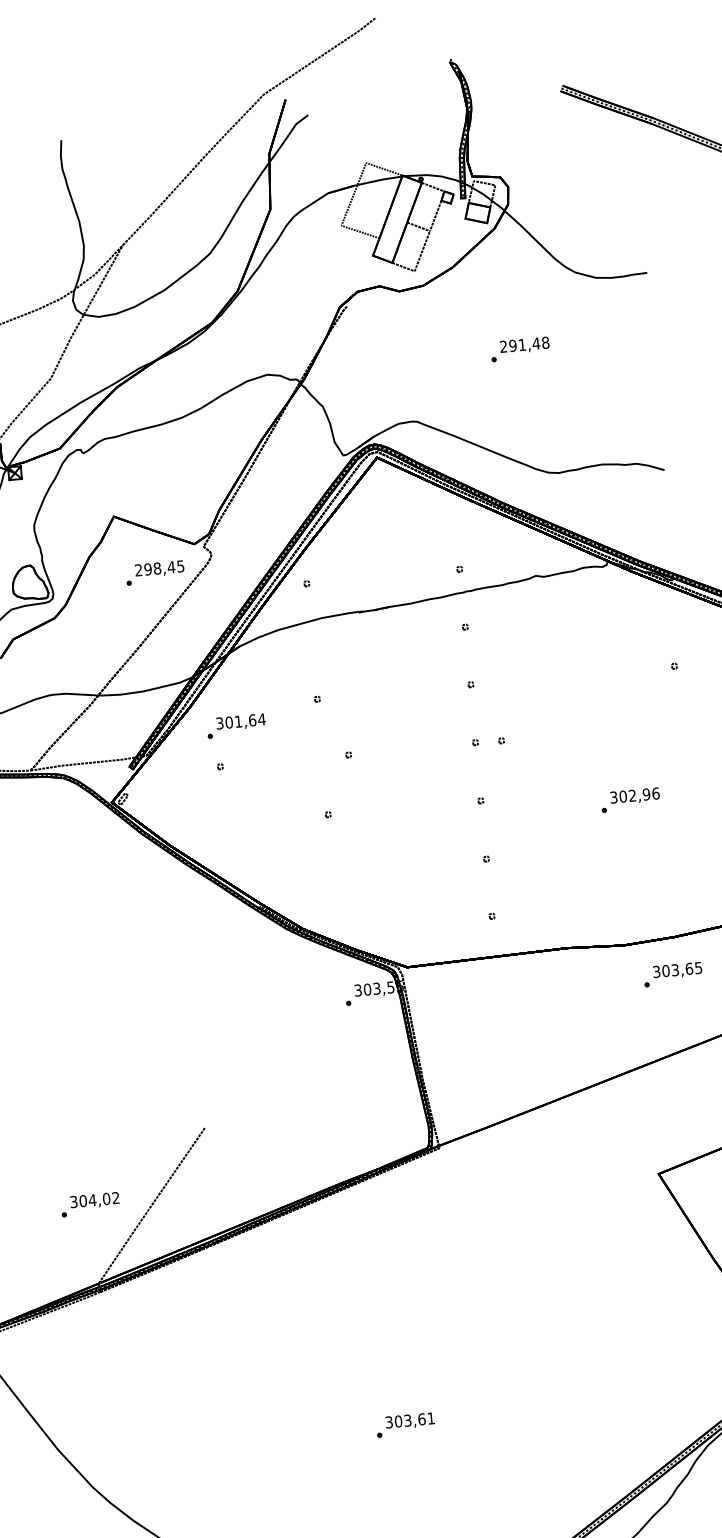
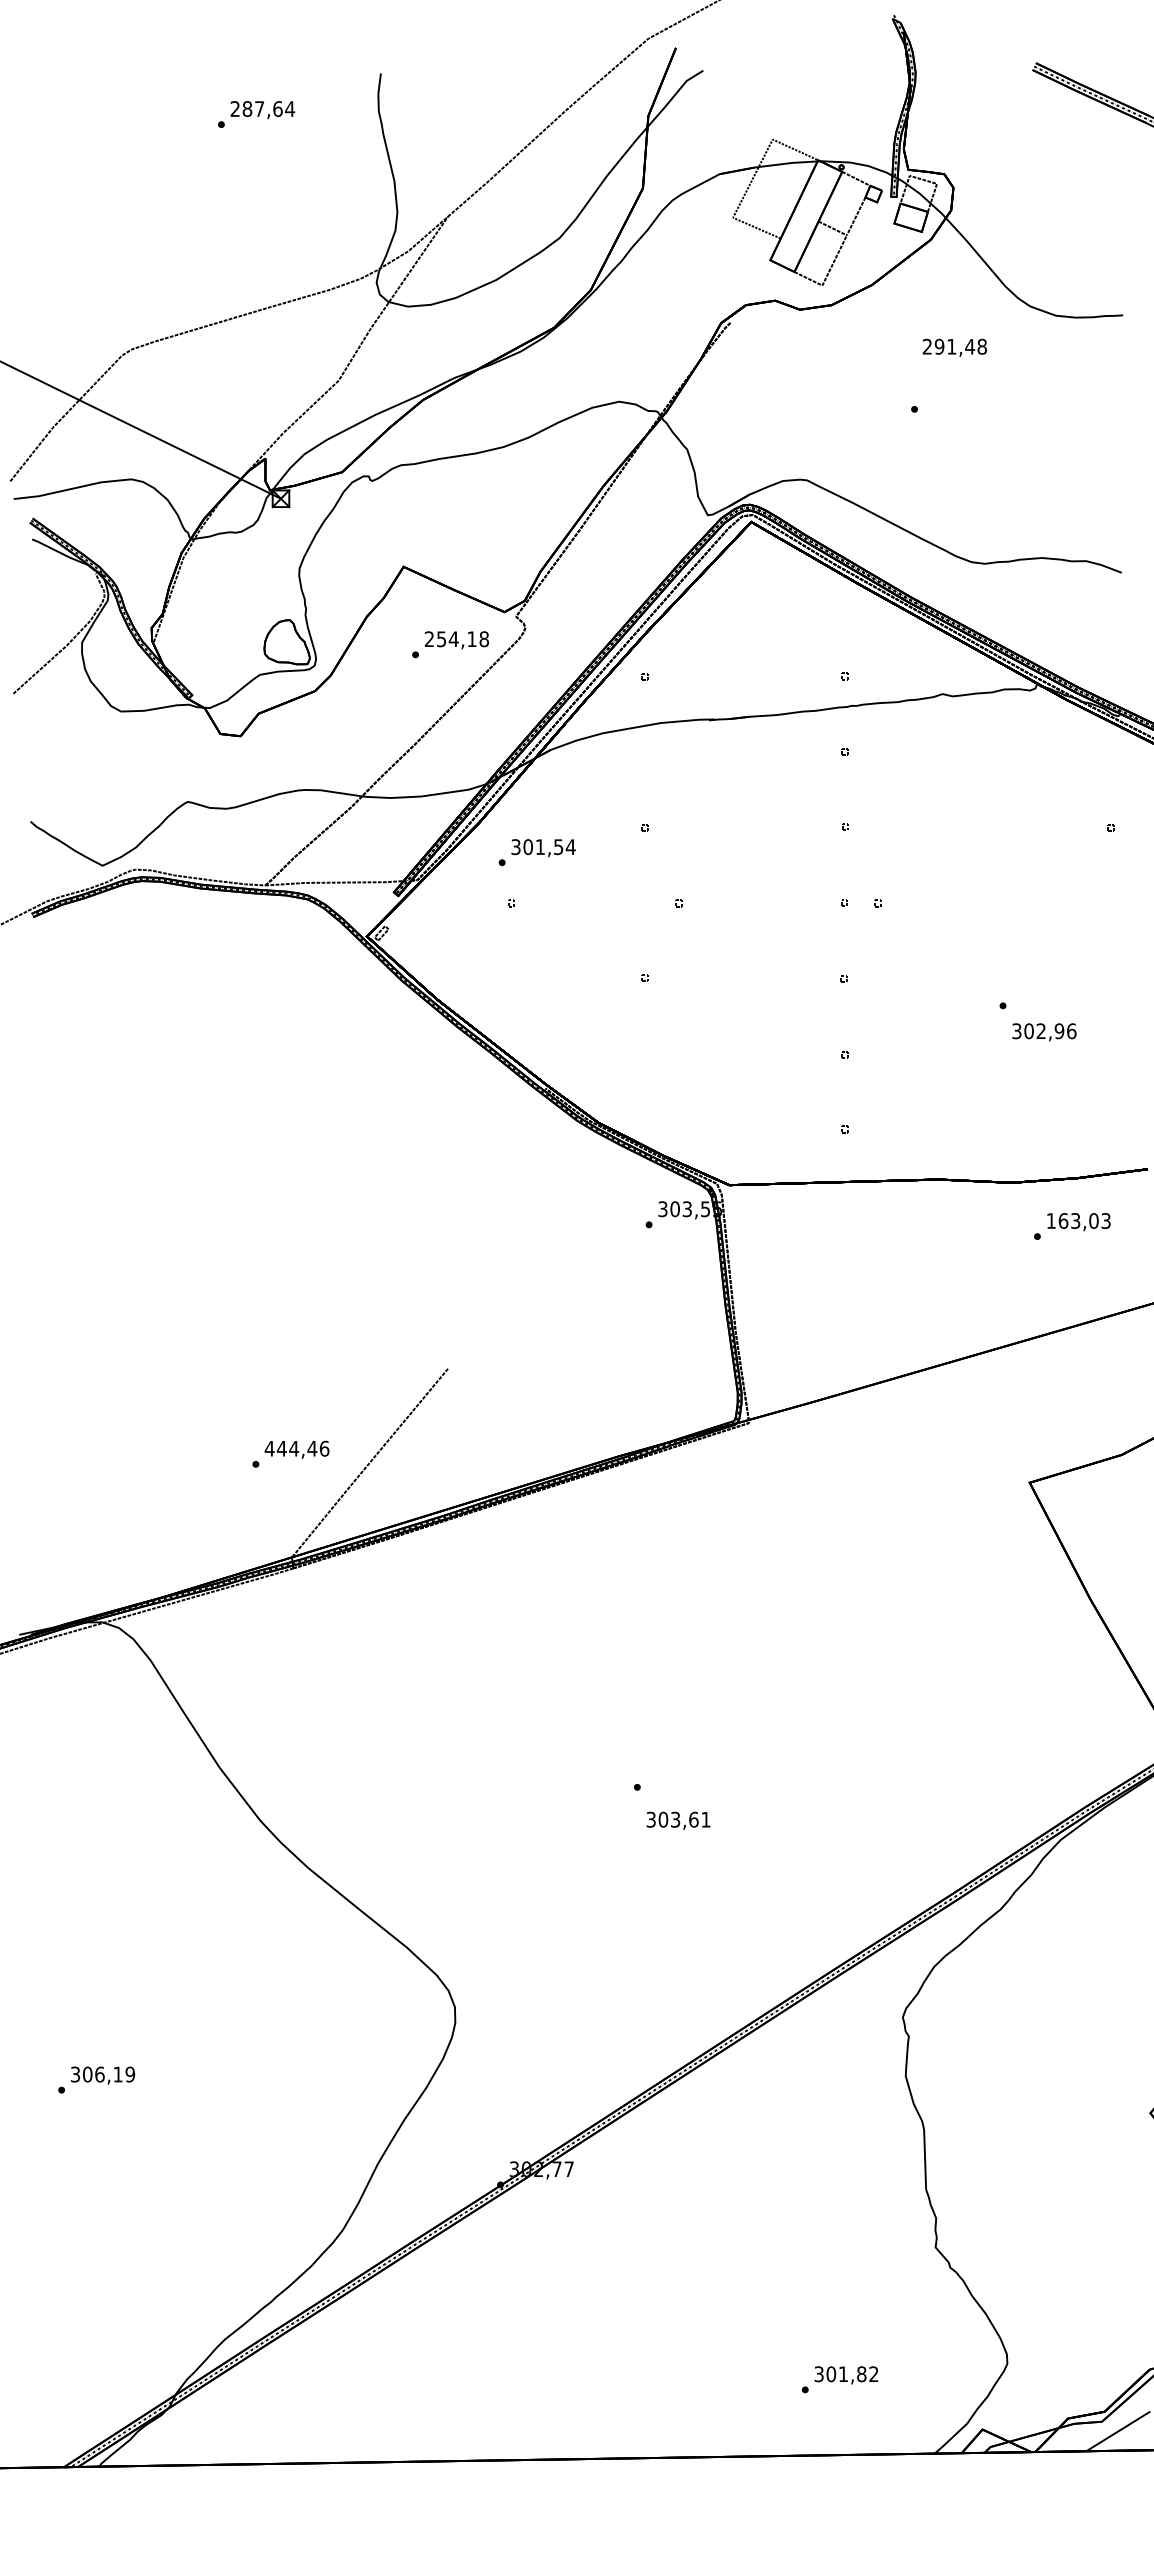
text: (524, 345) -> (954, 347), moved
text: (164, 568) -> (462, 639), 298,45 -> 254,18
text: (252, 720) -> (558, 847), 301,64 -> 301,54
text: (635, 796) -> (1044, 1032), moved
text: (677, 969) -> (1078, 1220), 303,65 -> 163,03
text: (94, 1199) -> (296, 1448), 304,02 -> 444,46
text: (410, 1421) -> (678, 1820), moved

